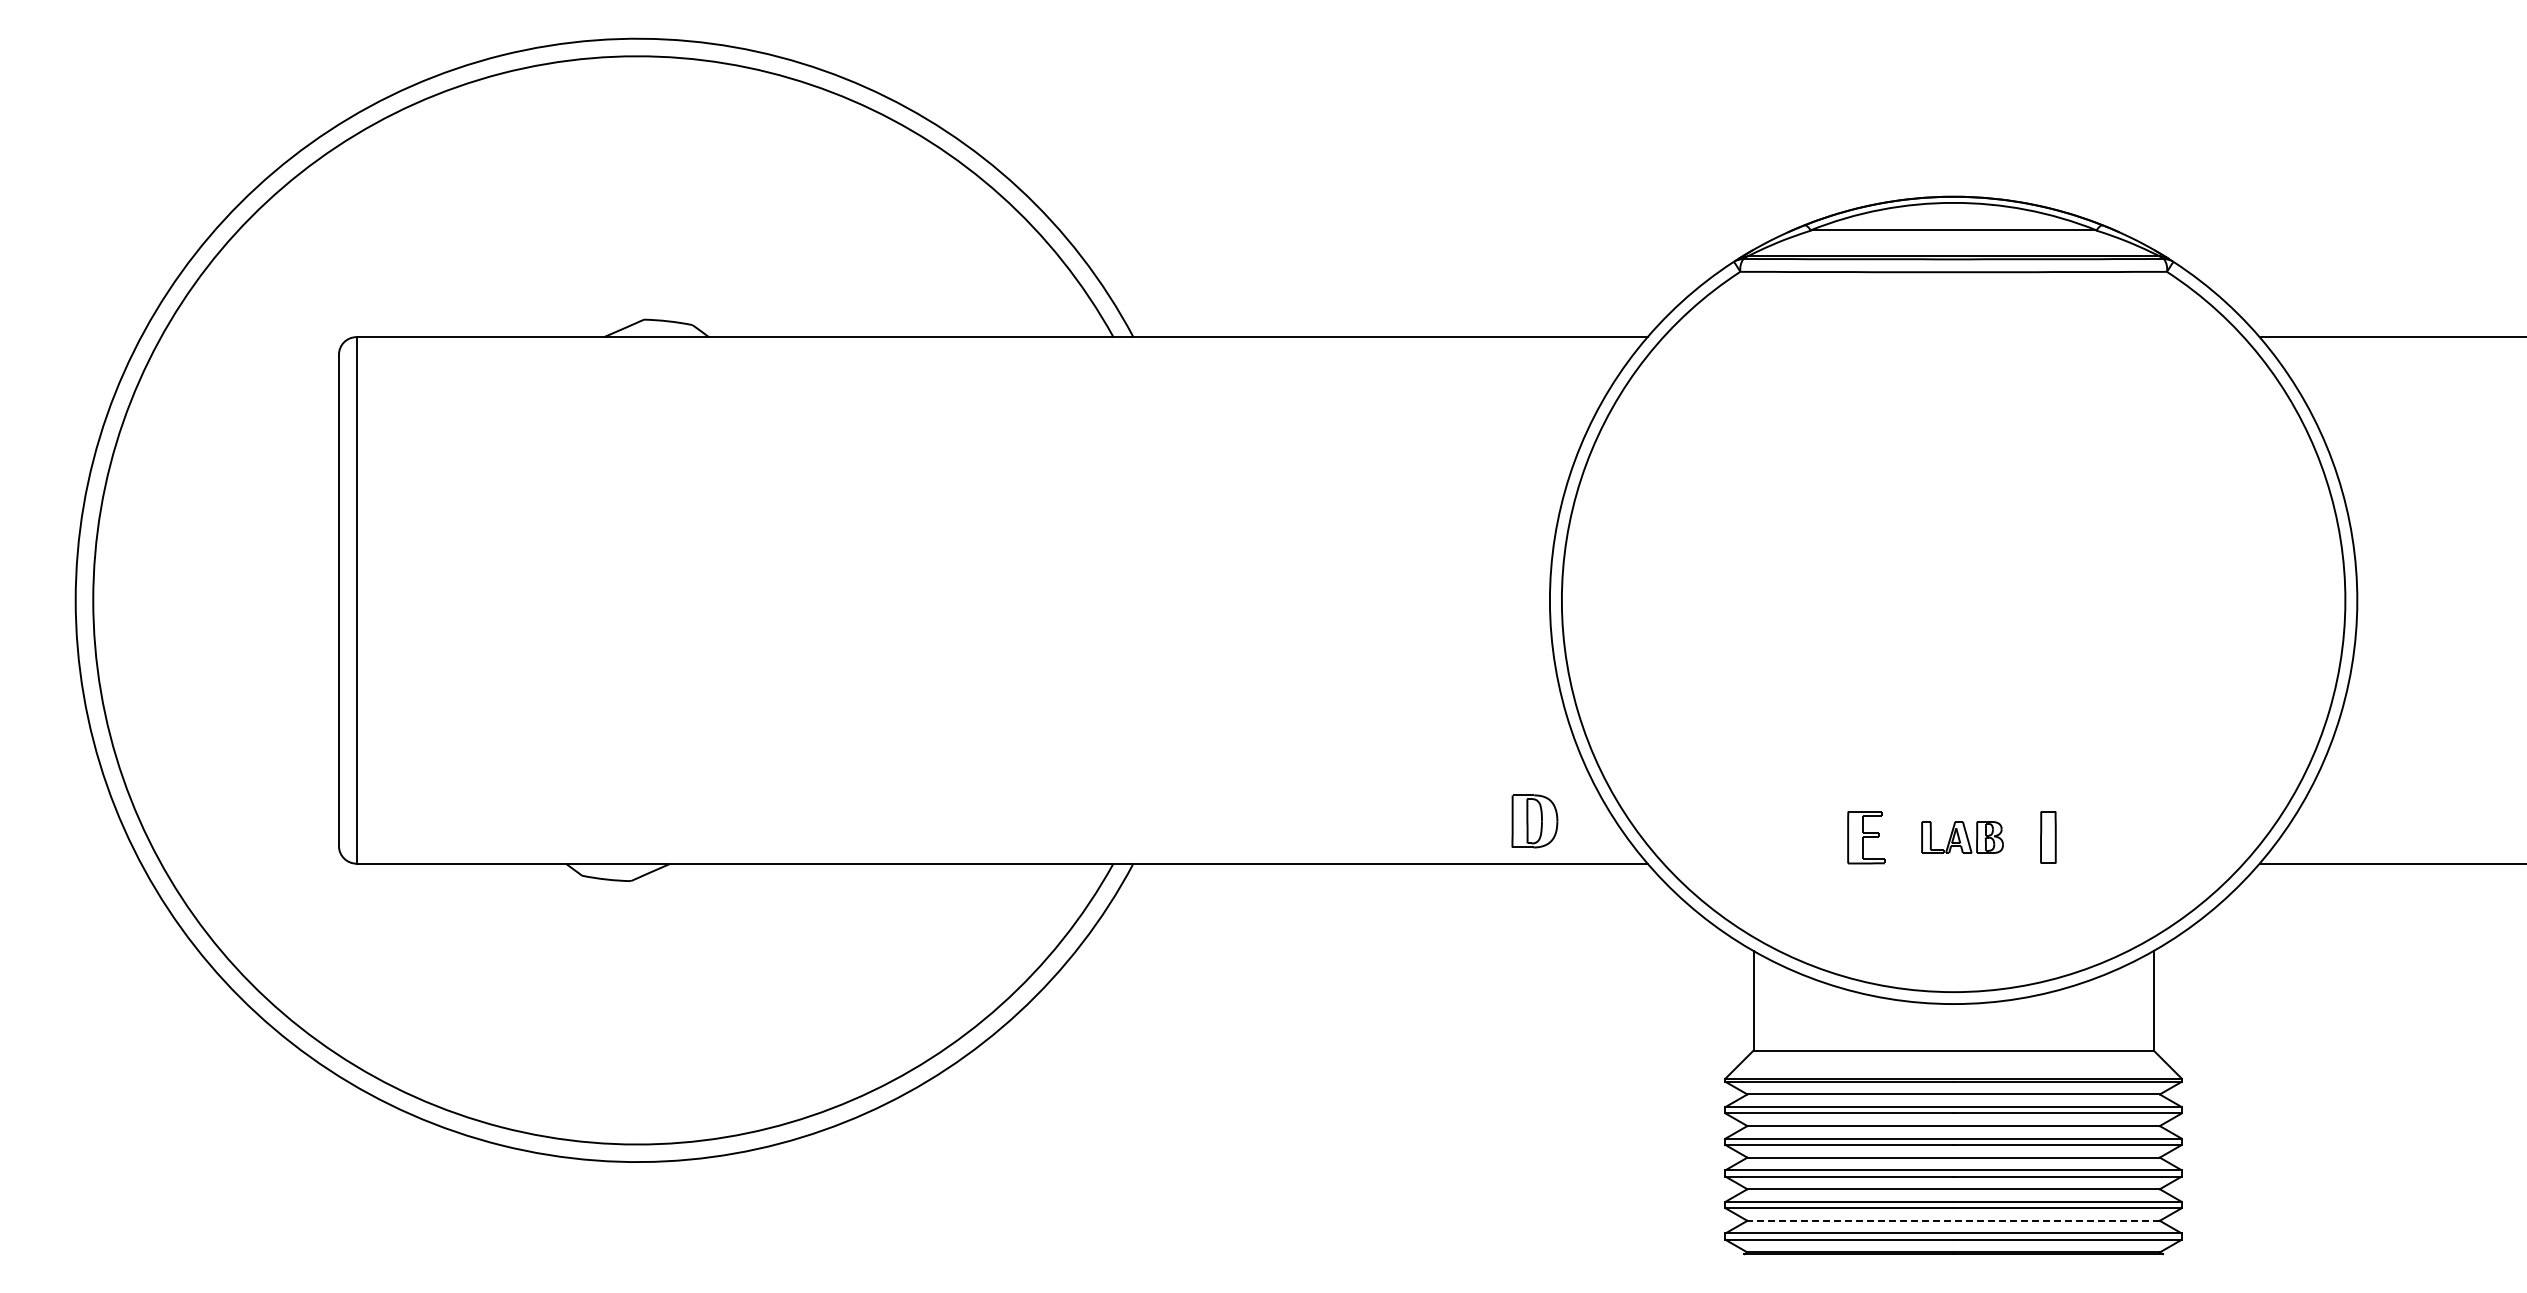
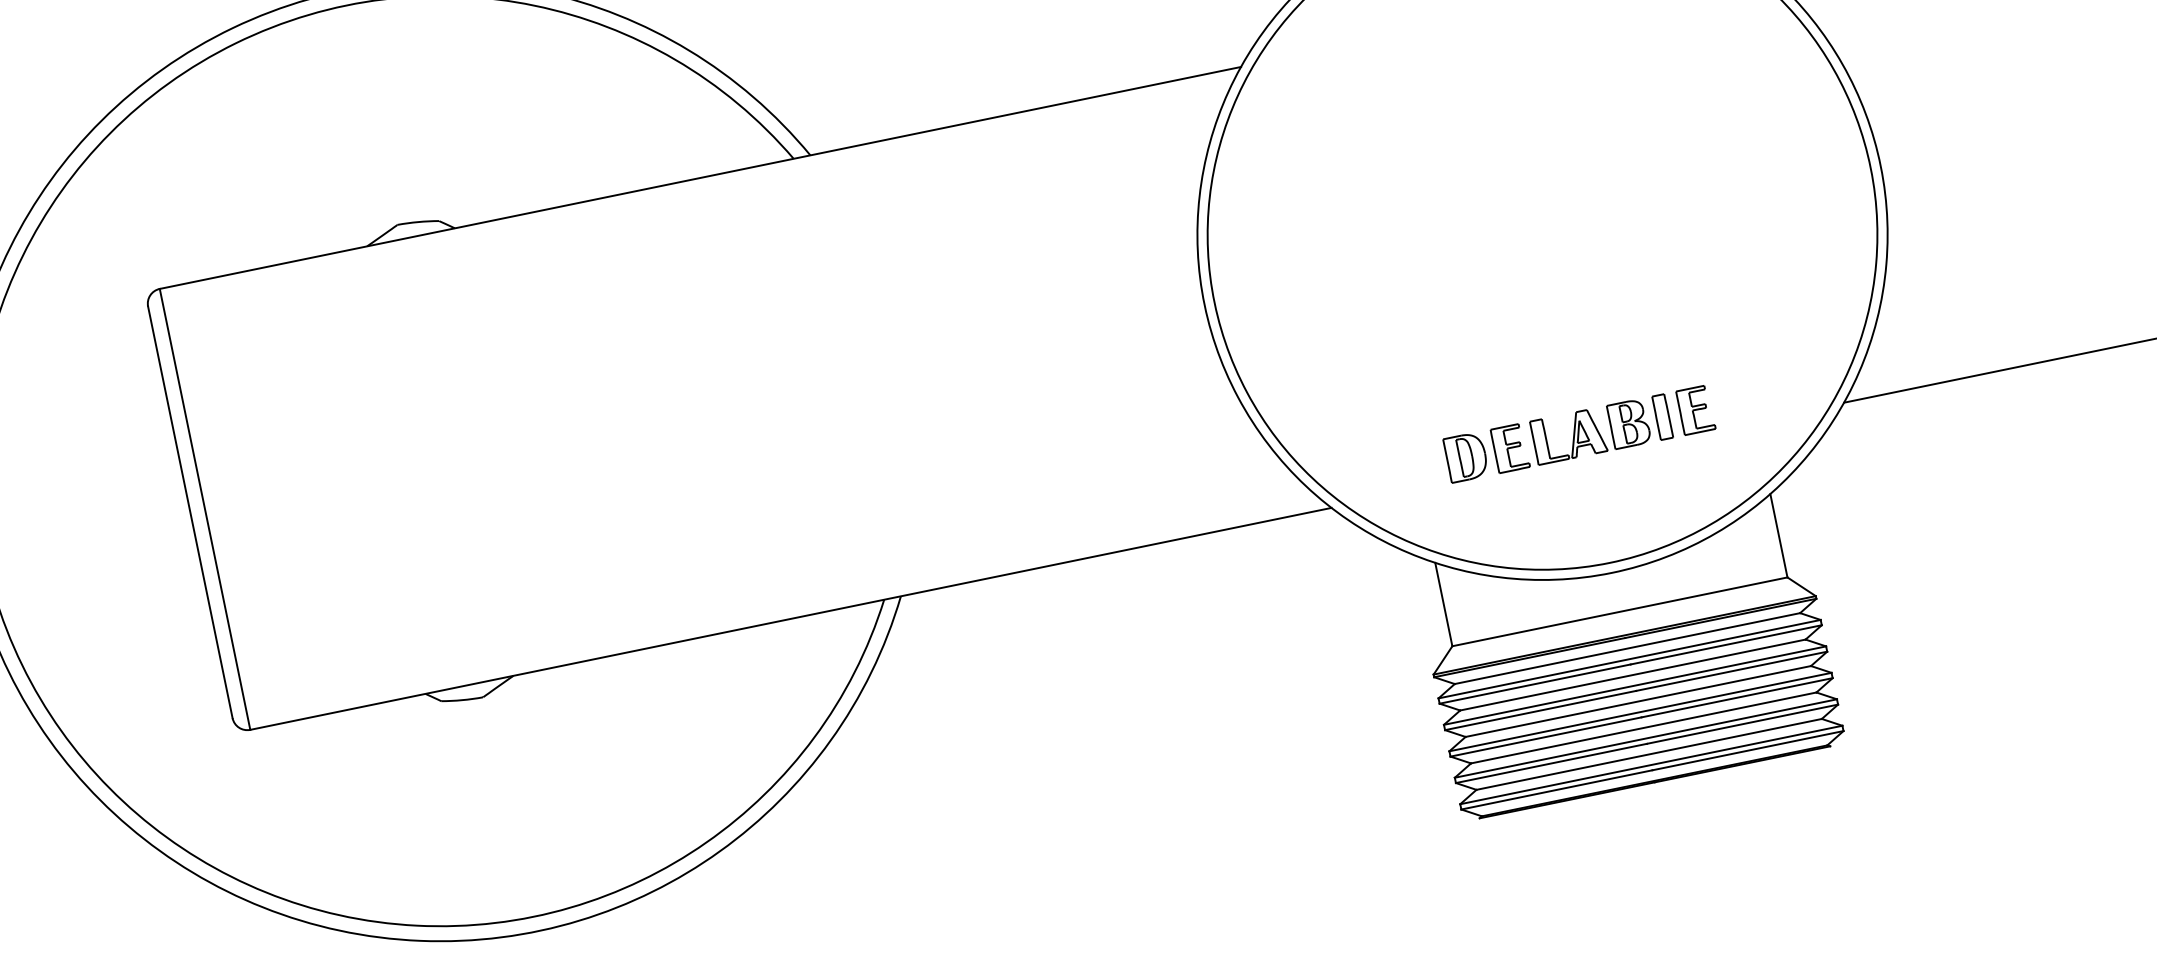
part: (1534, 821) -> (1465, 457), moved
part: (2087, 836) -> (1695, 409), added
part: (1962, 837) -> (1590, 431), size x1.67
line: (1953, 1220) -> (1649, 754), dashed -> solid

